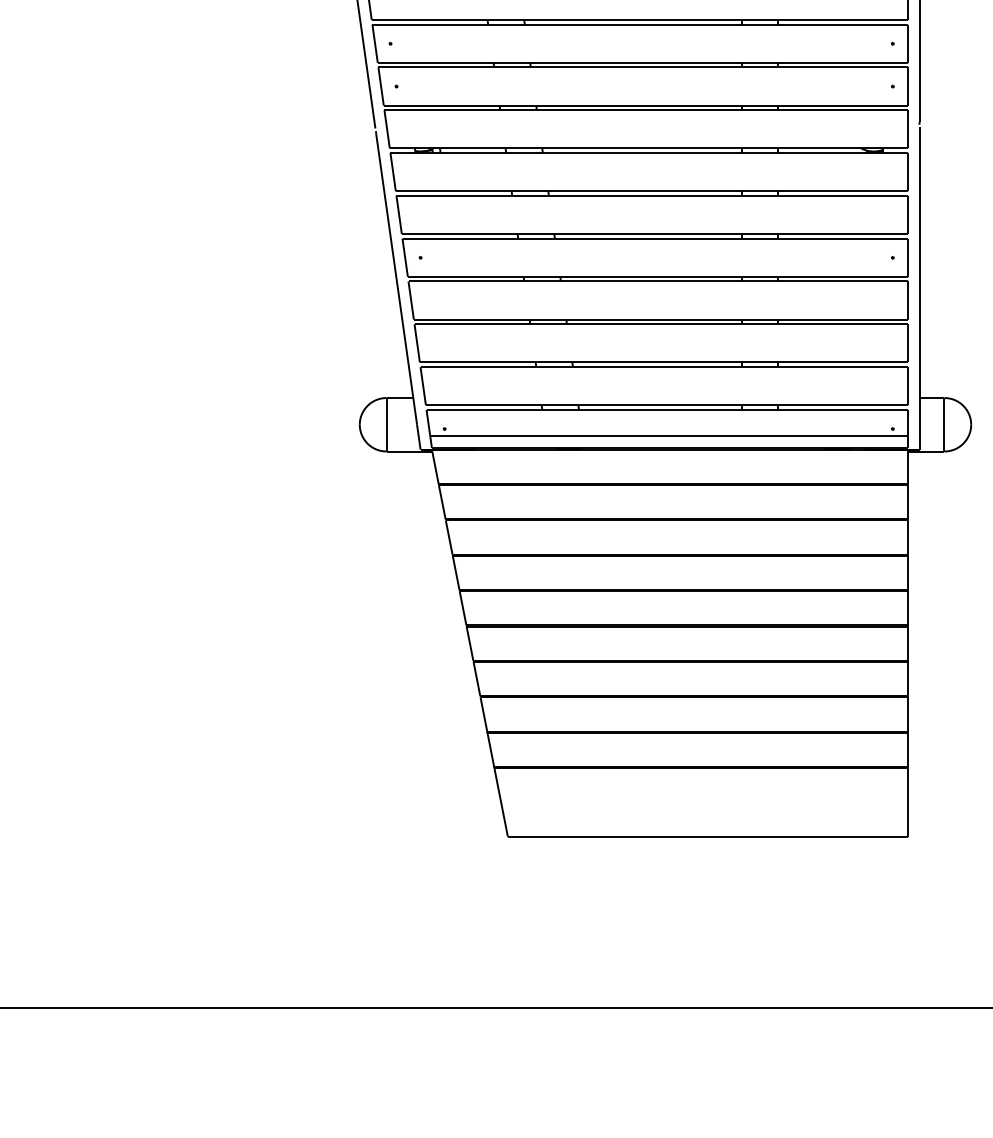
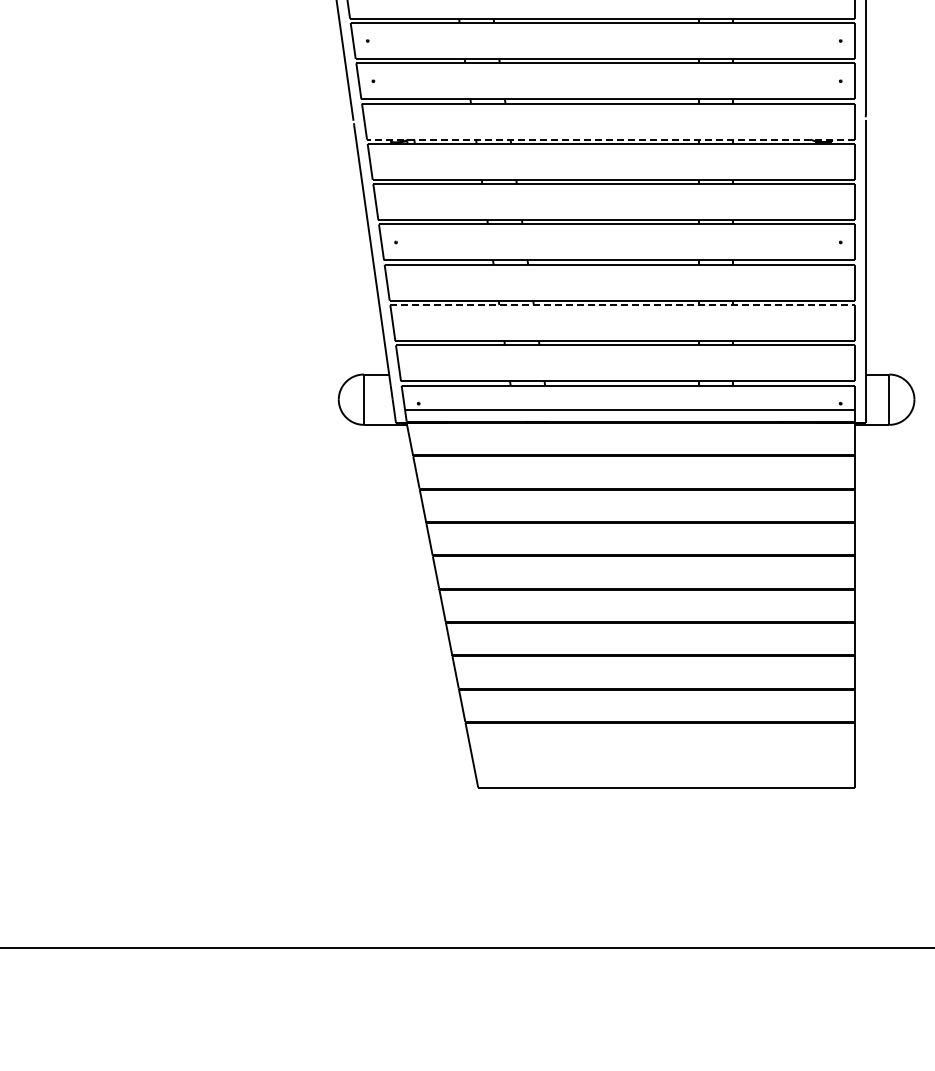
line: (648, 148) -> (610, 139), solid -> dashed
line: (662, 324) -> (623, 305), solid -> dashed

